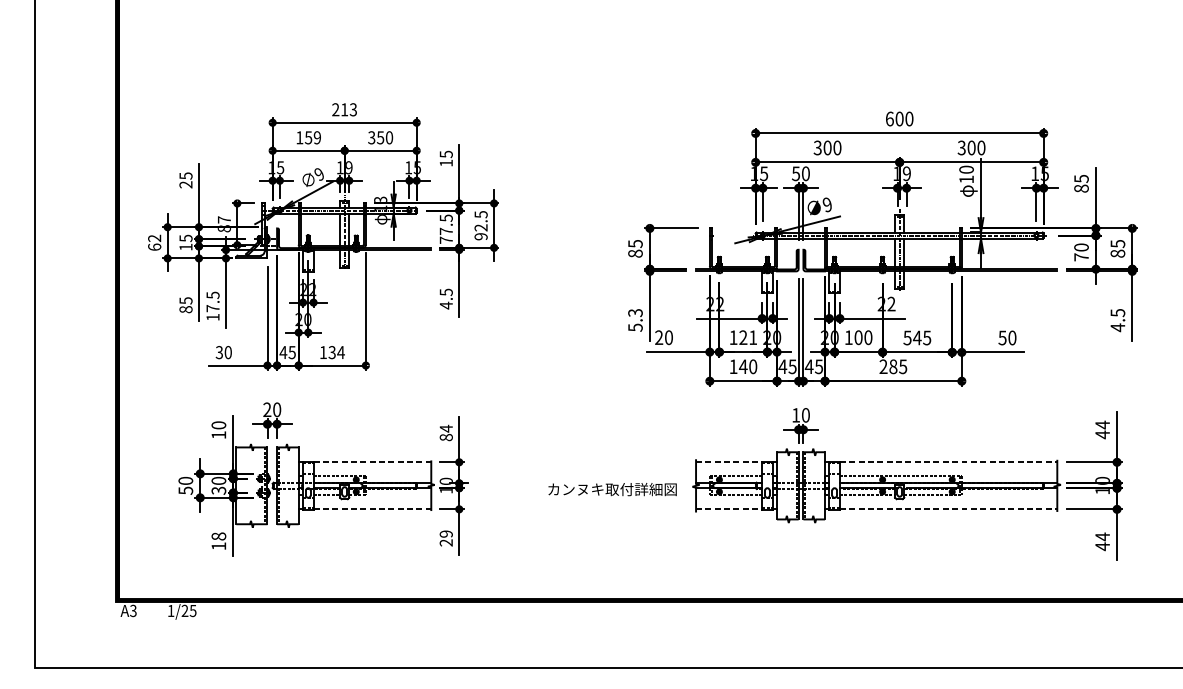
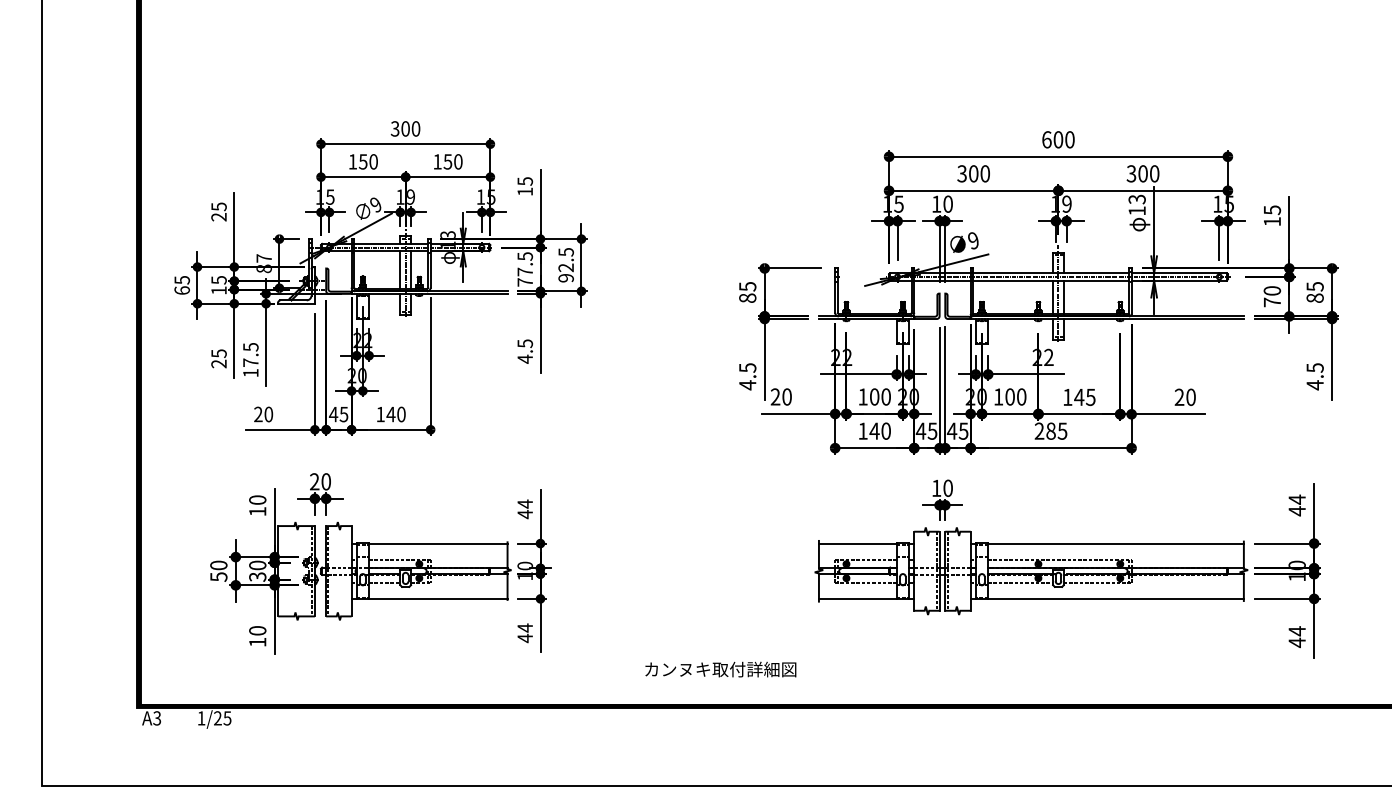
text: (344, 109) -> (405, 128), 213 -> 300
text: (317, 137) -> (373, 161), 159 -> 150
text: (371, 137) -> (437, 161), 350 -> 150
text: (966, 169) -> (1136, 199), 10 -> 13
text: (795, 173) -> (936, 203), 50 -> 10
text: (1081, 188) -> (1272, 221), 85 -> 15
text: (154, 238) -> (182, 280), 62 -> 65
text: (185, 309) -> (218, 363), 85 -> 25
text: (635, 320) -> (747, 376), 5.3 -> 4.5
text: (747, 337) -> (879, 396), 121 -> 100
text: (907, 338) -> (1067, 397), 545 -> 145
text: (1002, 338) -> (1179, 397), 50 -> 20
text: (219, 352) -> (258, 414), 30 -> 20
text: (336, 352) -> (396, 414), 134 -> 140
text: (446, 437) -> (525, 514), 84 -> 44
line: (372, 462) -> (438, 543), dashed -> solid
line: (728, 462) -> (857, 543), dashed -> solid
line: (949, 462) -> (1116, 543), dashed -> solid
text: (612, 489) -> (720, 669), moved
line: (372, 509) -> (438, 598), dashed -> solid
line: (728, 509) -> (857, 598), dashed -> solid
line: (949, 509) -> (1116, 598), dashed -> solid
text: (218, 536) -> (257, 630), 18 -> 10
text: (446, 538) -> (525, 633), 29 -> 44

